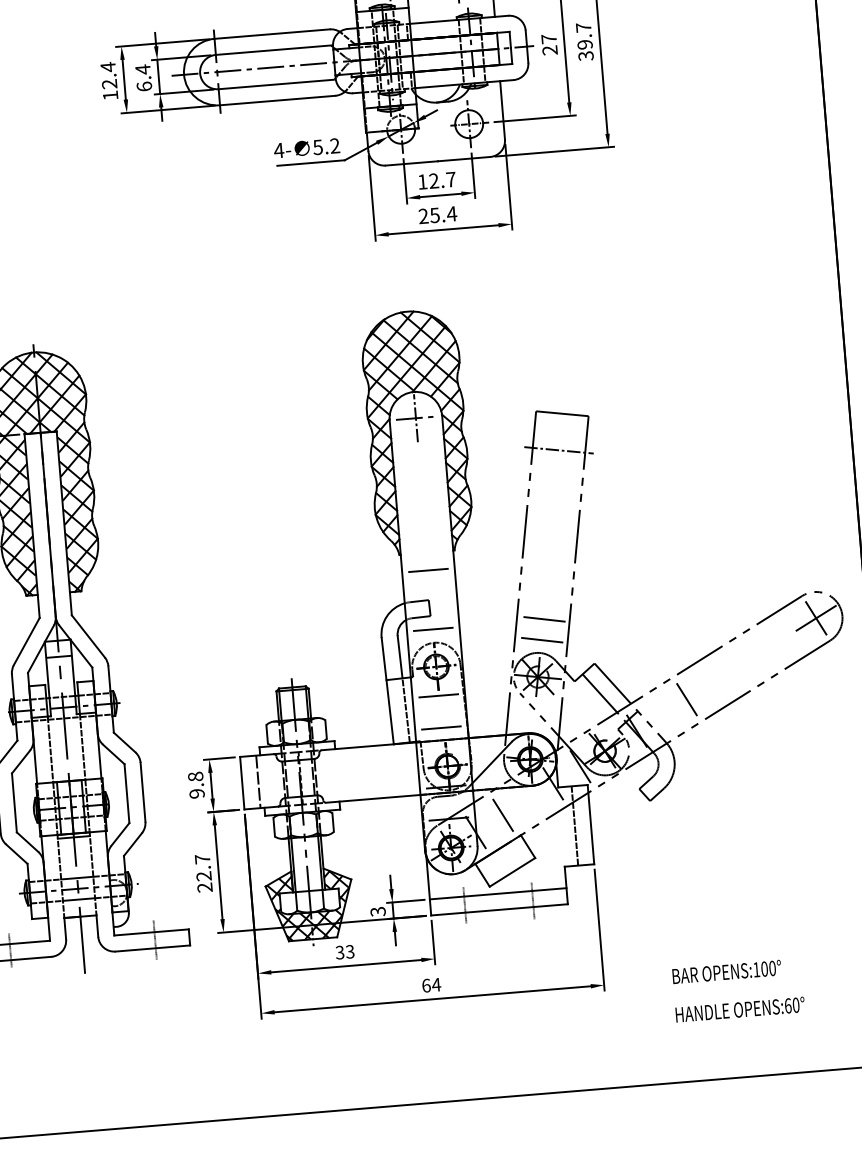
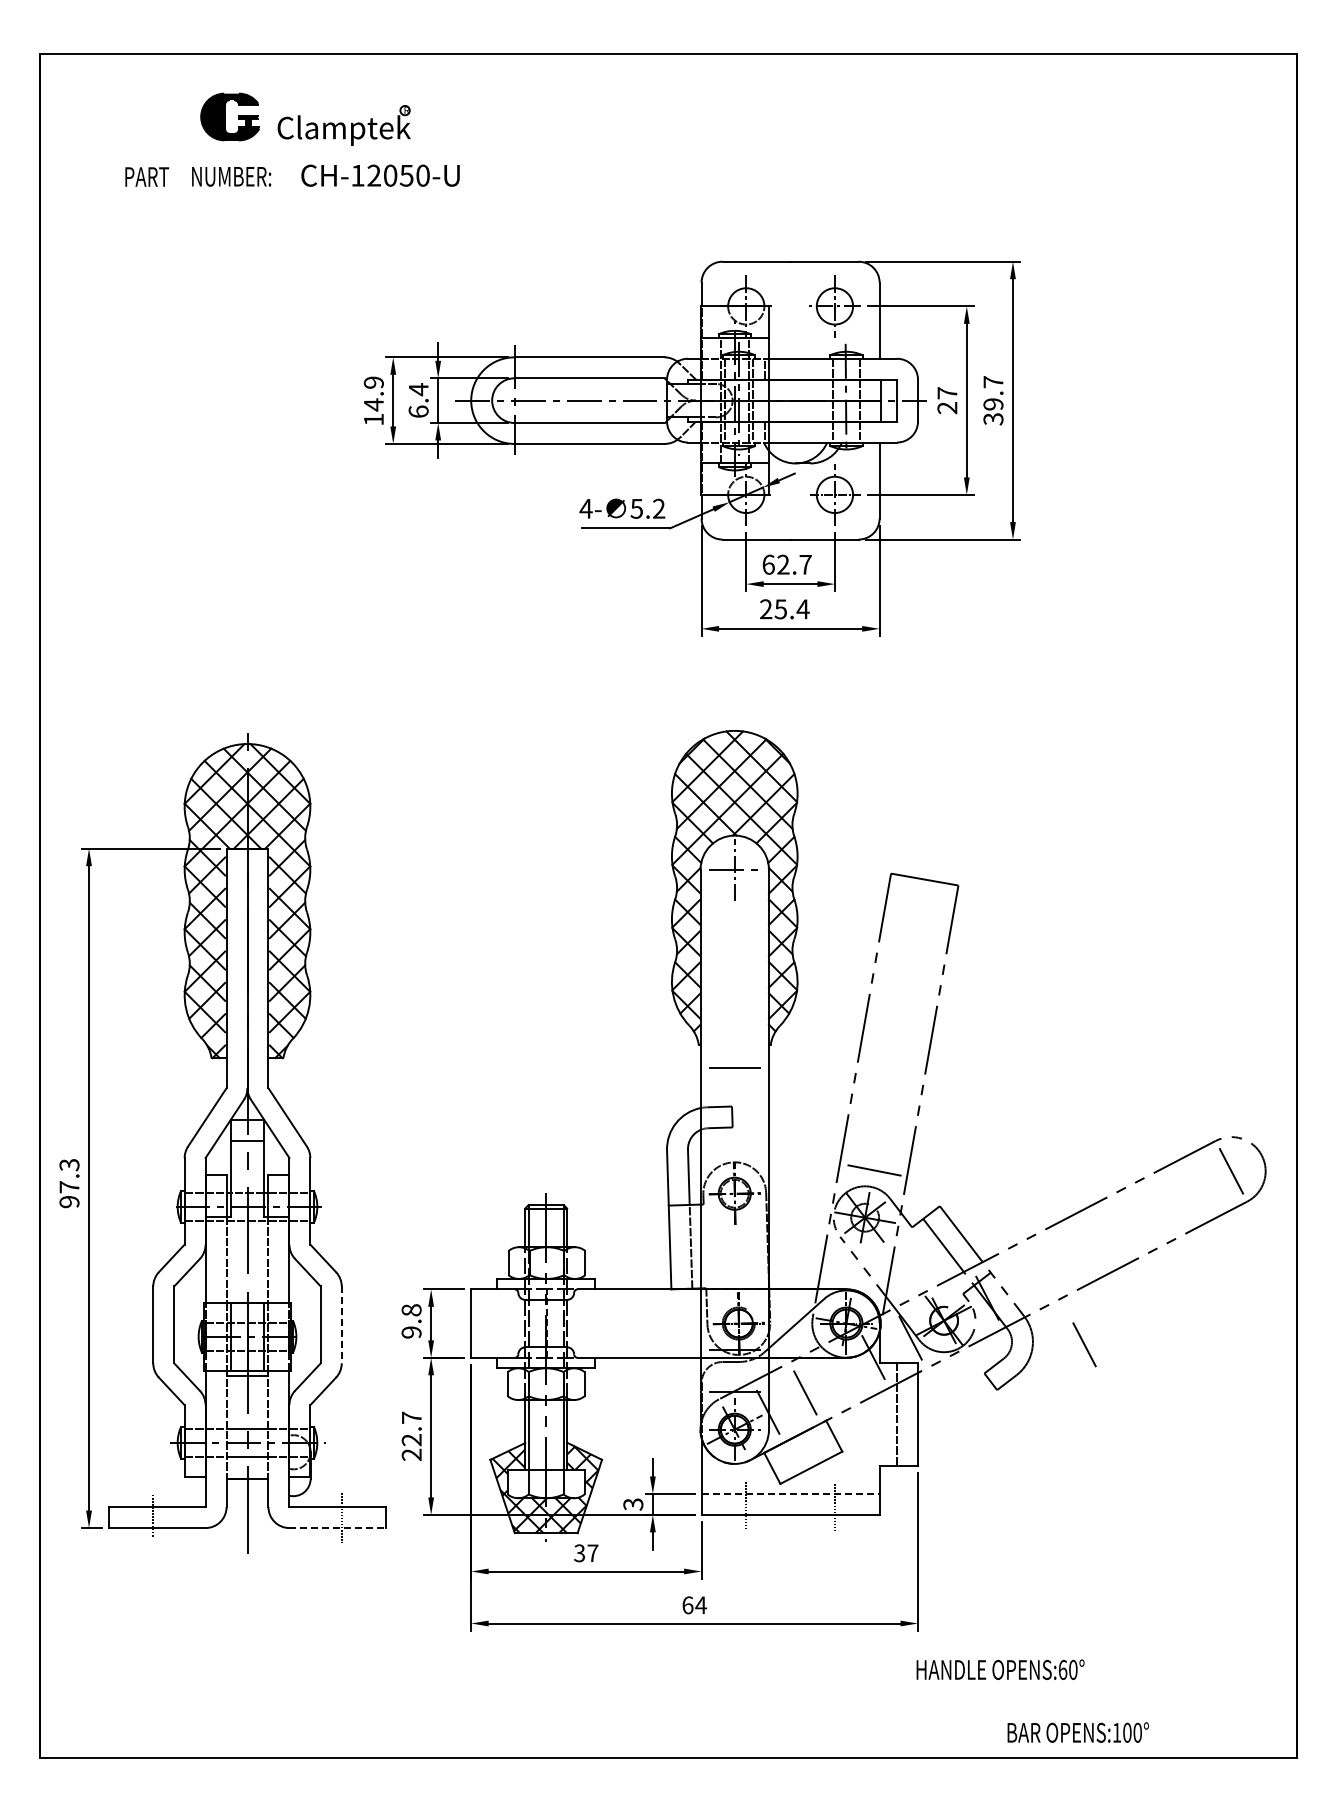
text: (108, 75) -> (373, 393), 12.4 -> 14.9
text: (422, 181) -> (768, 564), 12.7 -> 62.7
line: (559, 450) -> (916, 926), removed
line: (816, 617) -> (1231, 1170), removed
line: (544, 619) -> (879, 1143), removed
line: (433, 629) -> (734, 1144), removed
line: (438, 695) -> (734, 1231), removed
line: (686, 699) -> (1084, 1344), moved
line: (441, 728) -> (734, 1273), removed
line: (258, 781) -> (492, 1323), removed
line: (142, 792) -> (341, 1325), solid -> dashed
line: (498, 893) -> (791, 1493), solid -> dashed
line: (152, 948) -> (337, 1528), solid -> dashed
text: (349, 951) -> (592, 1553), 33 -> 37
text: (726, 972) -> (1077, 1732), moved
text: (740, 1009) -> (1000, 1669), moved

